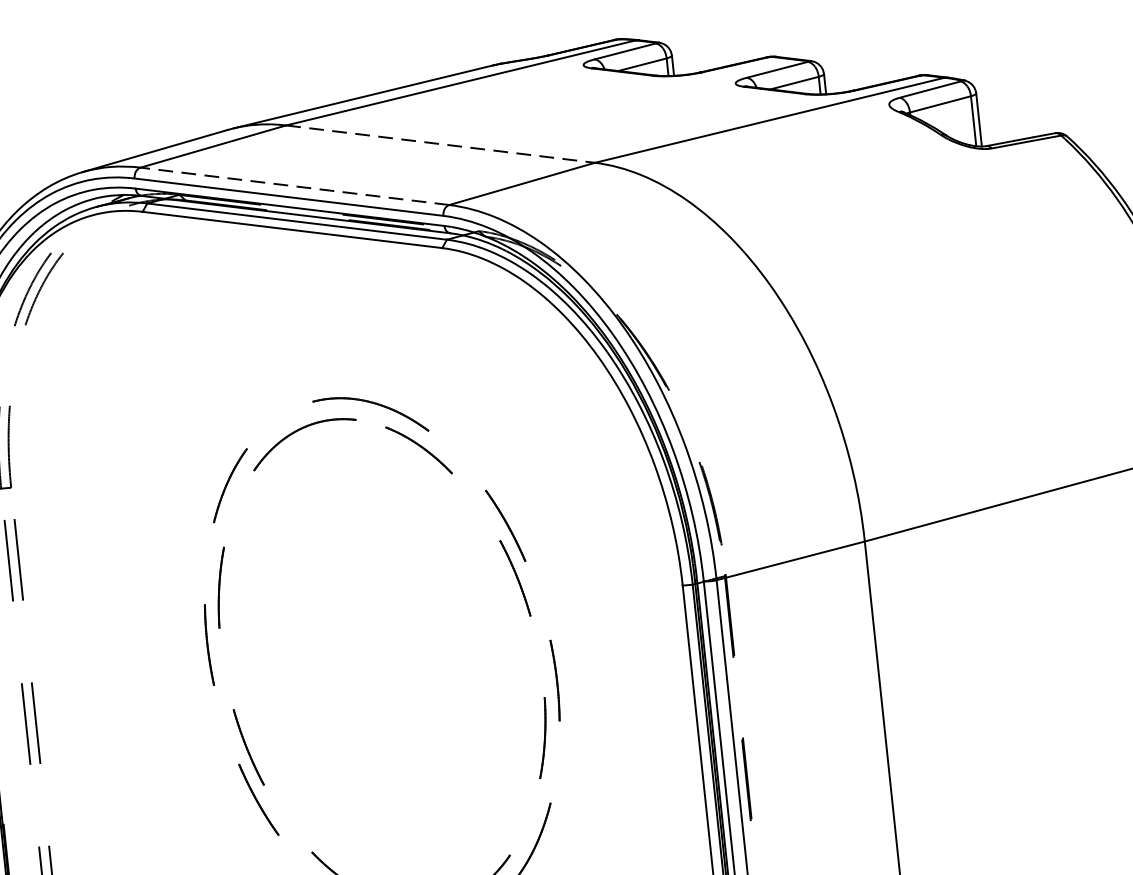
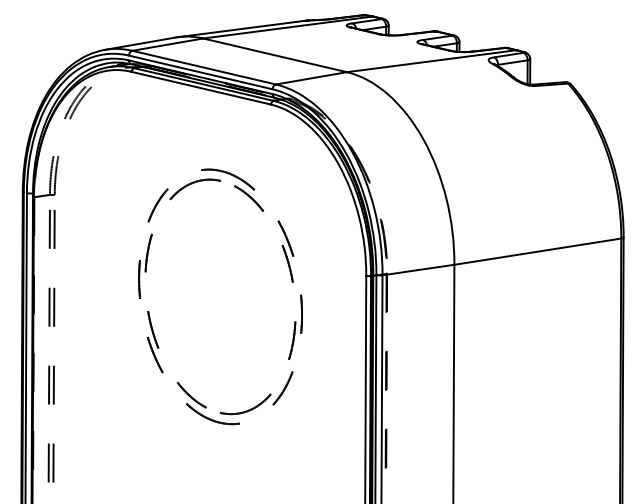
line: (441, 144) -> (275, 55), dashed -> solid
line: (295, 185) -> (204, 67), dashed -> solid

